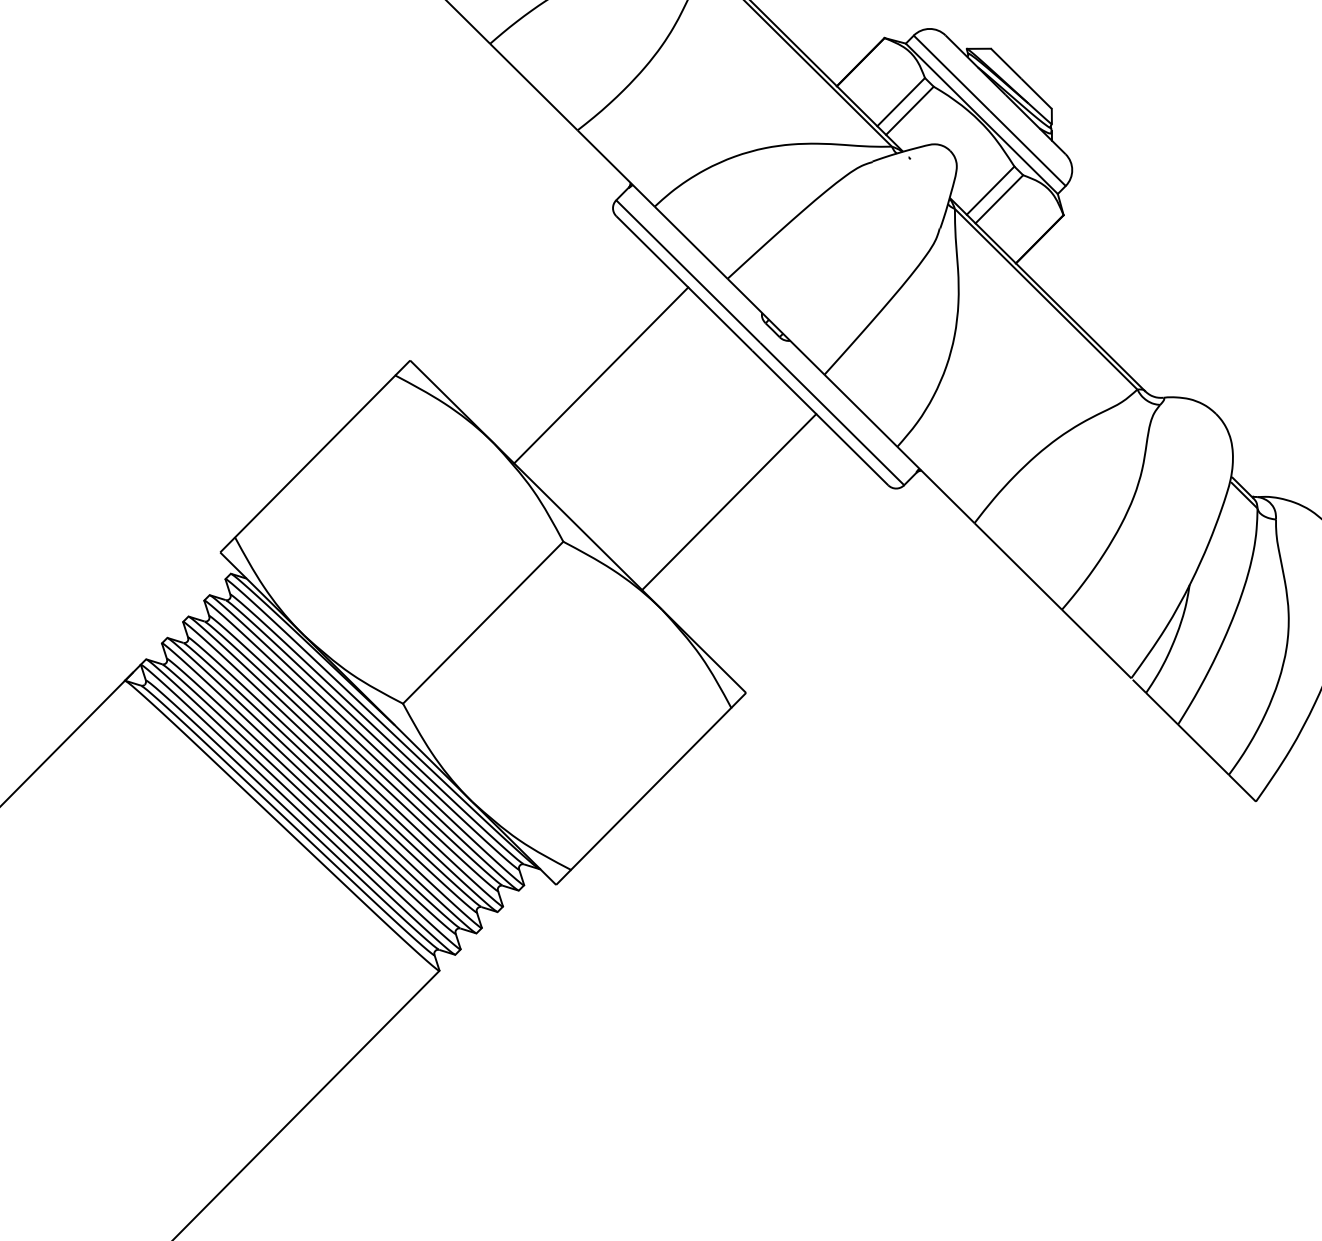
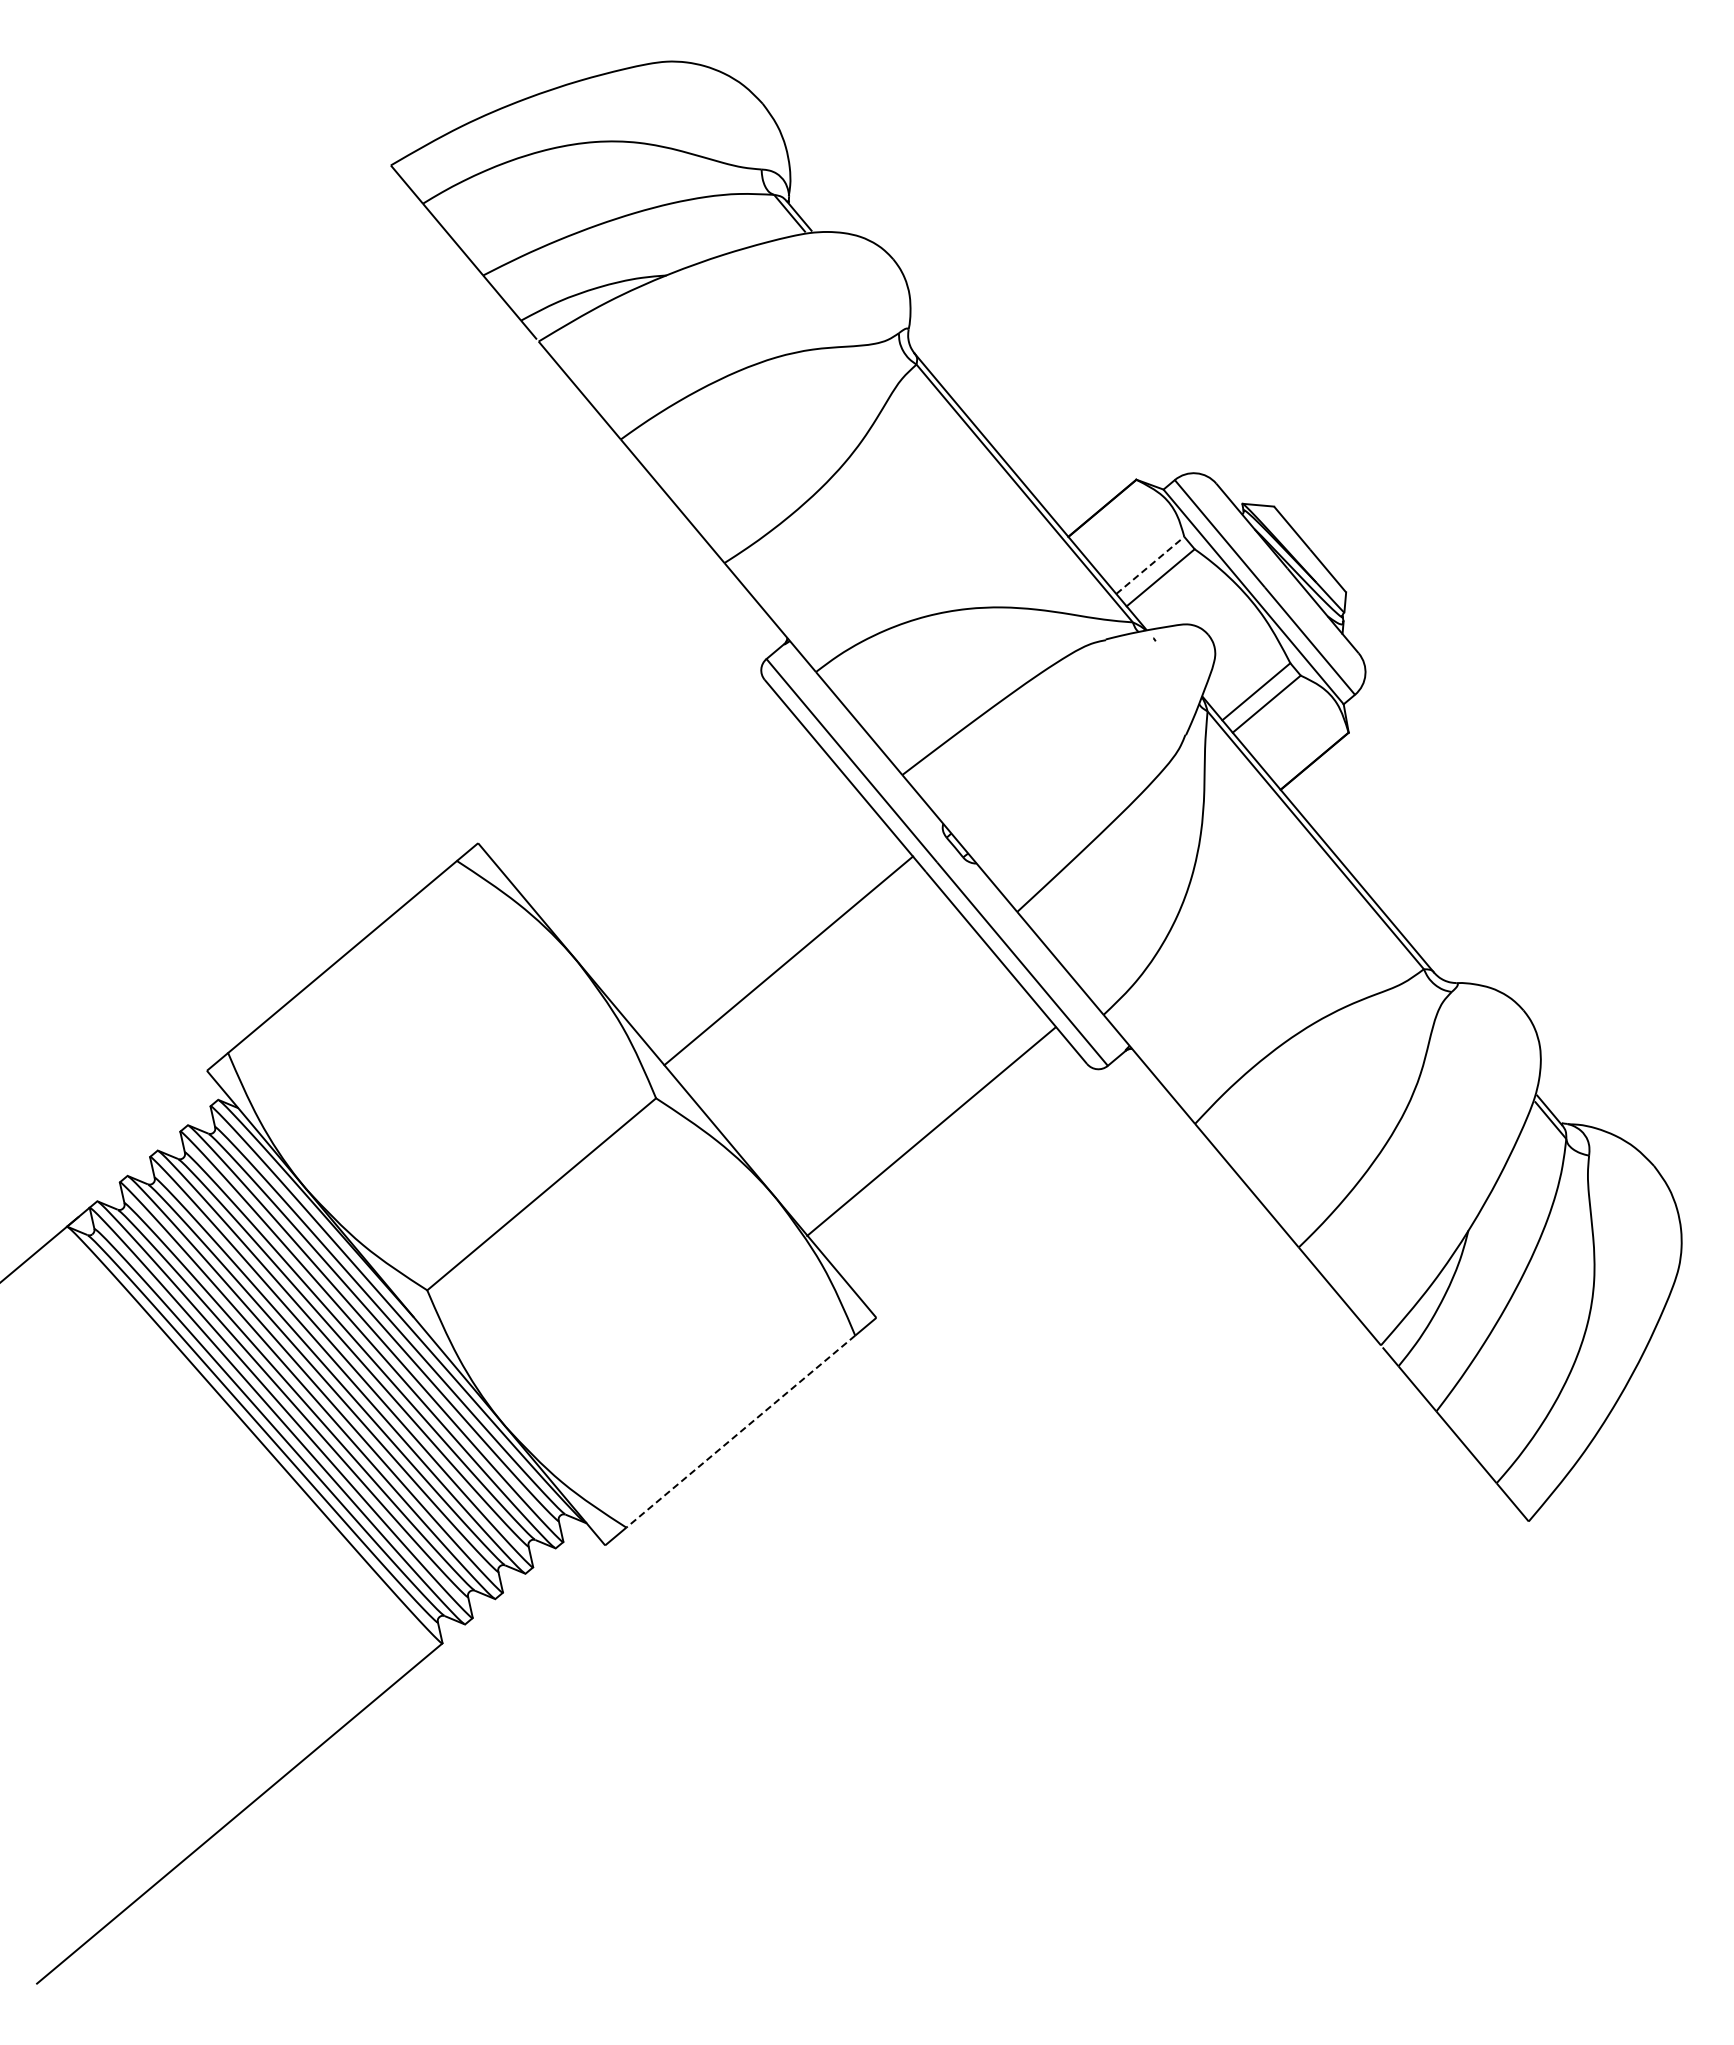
line: (901, 102) -> (1150, 565), solid -> dashed
line: (601, 375) -> (788, 960), moved
line: (729, 501) -> (931, 1131), moved
line: (650, 788) -> (740, 1431), solid -> dashed

